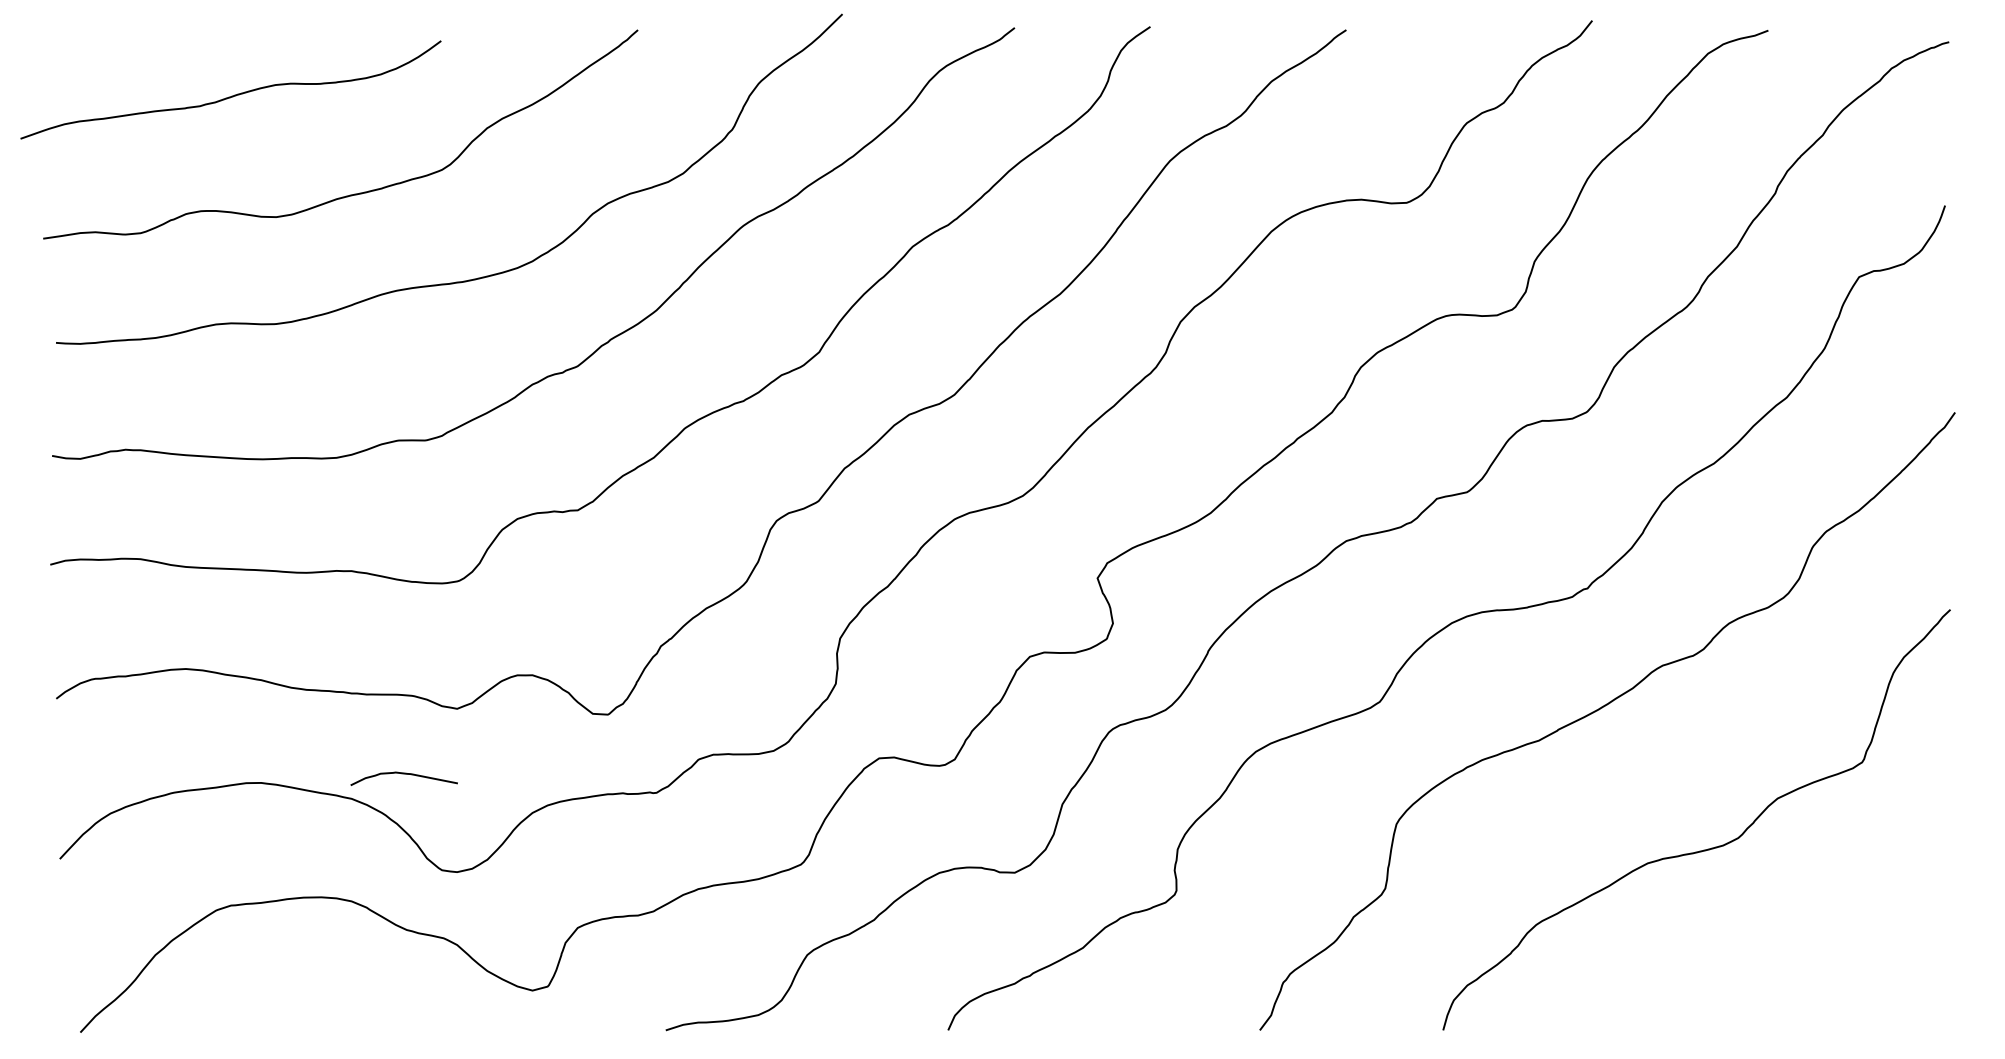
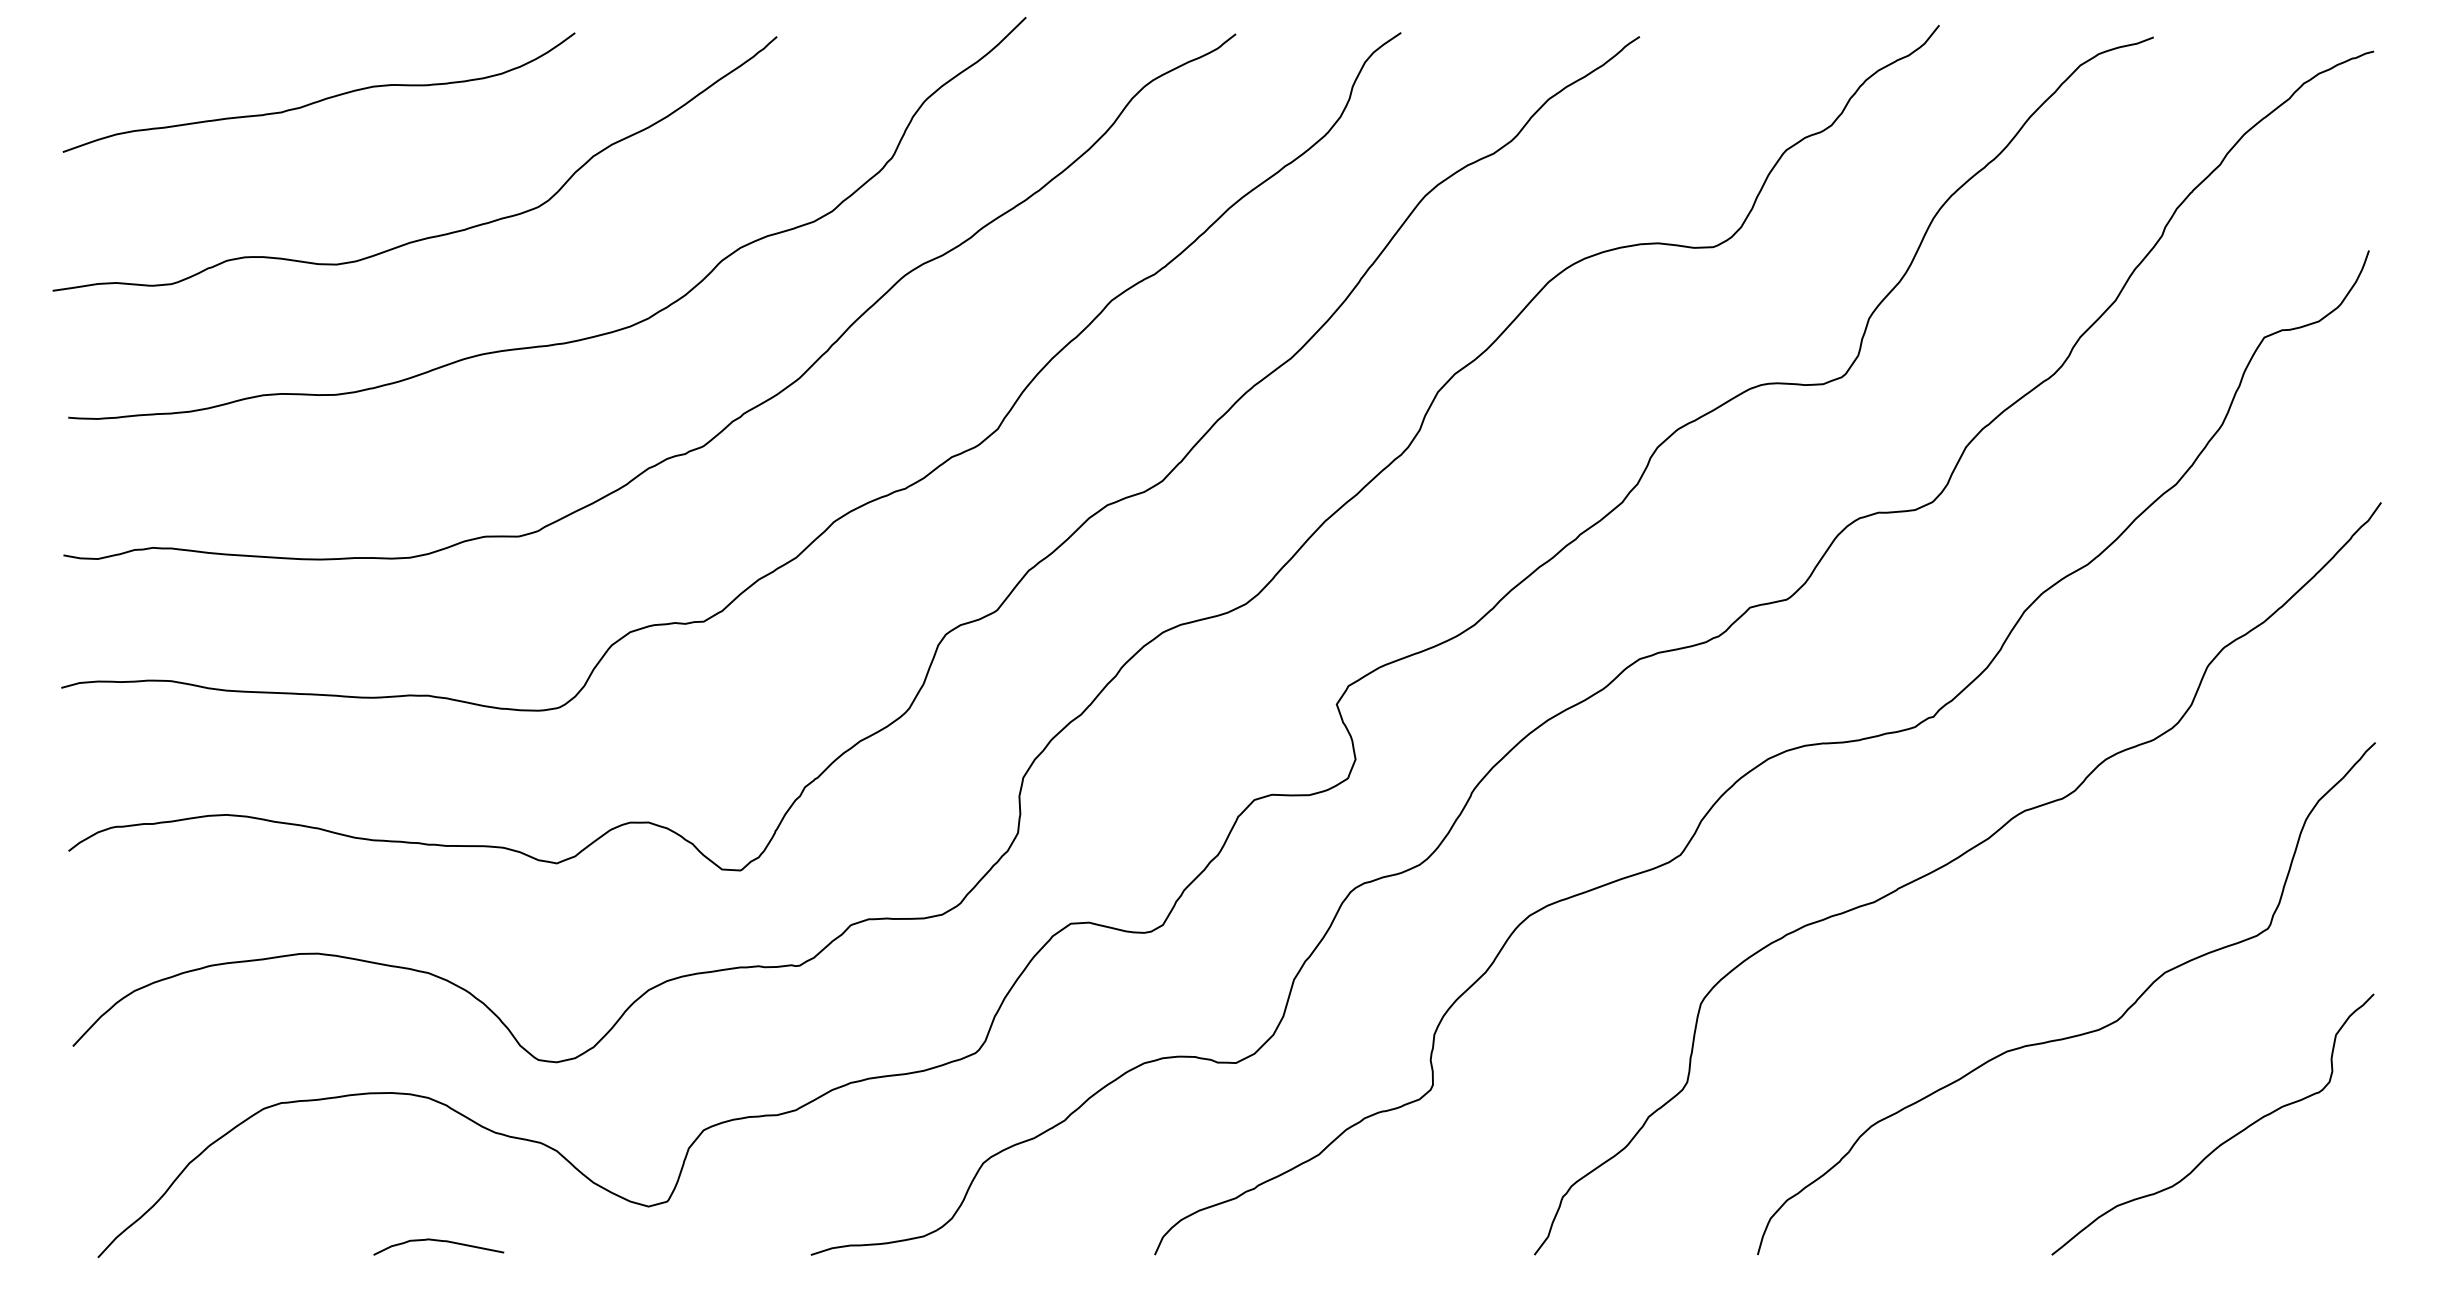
curve: (231, 95) -> (319, 99), moved
curve: (403, 774) -> (437, 1241), moved
curve: (1826, 936) -> (2224, 1140), added

